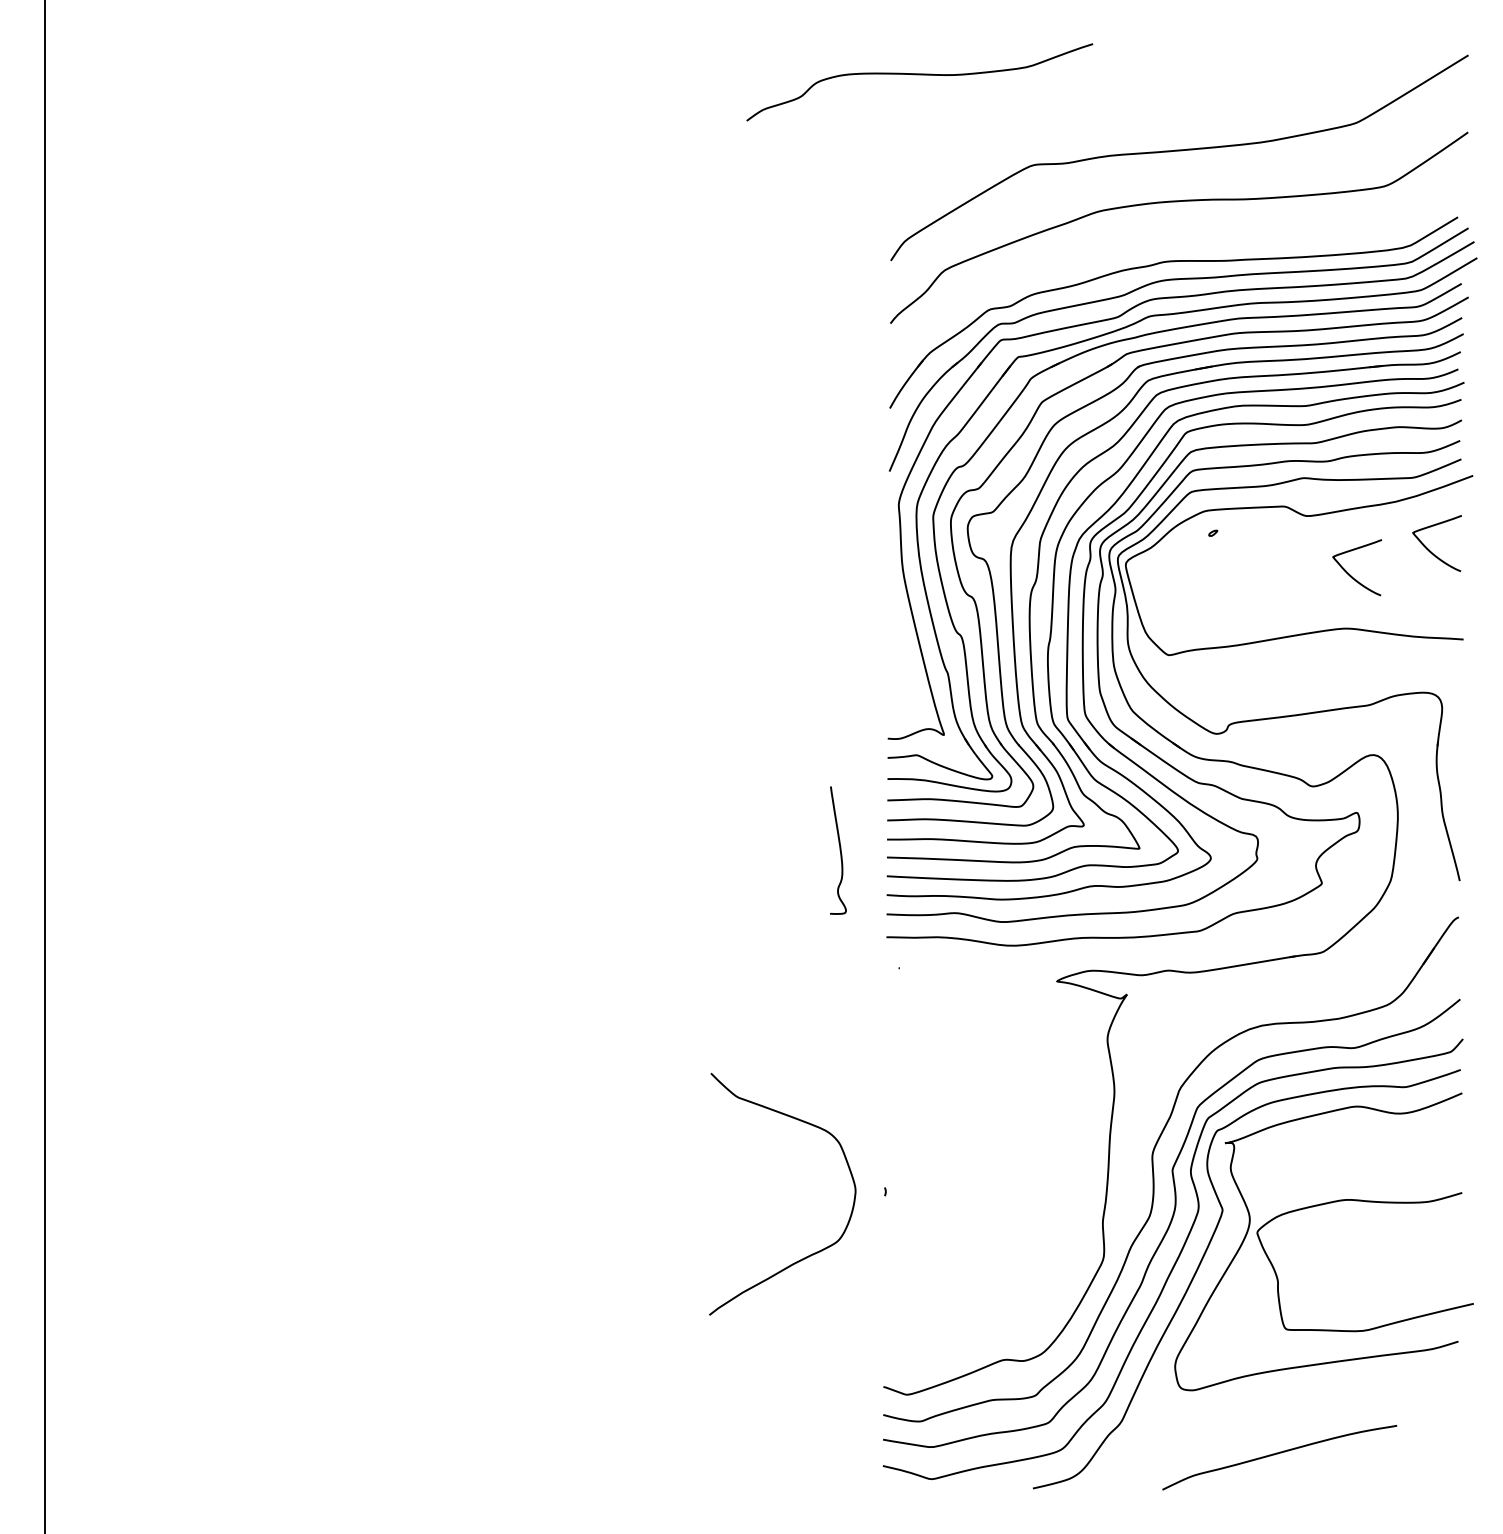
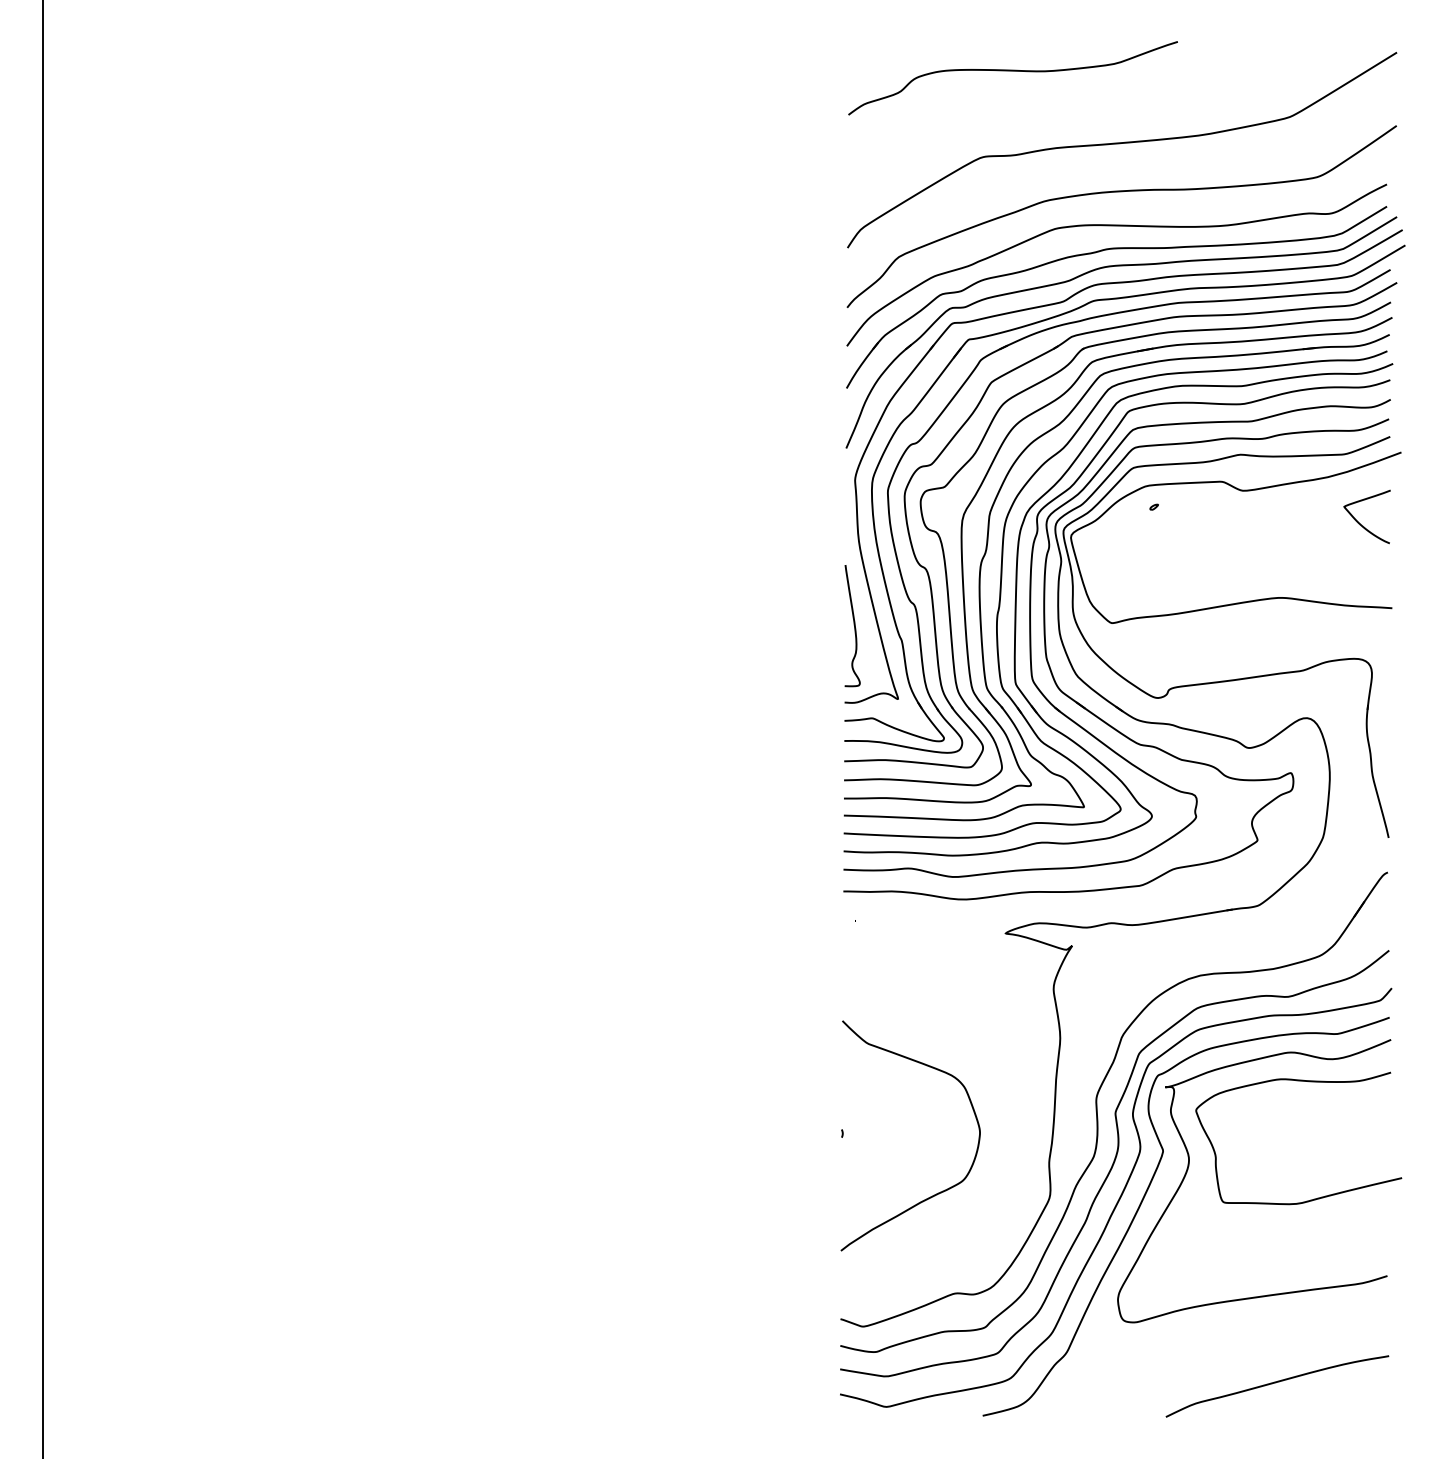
curve: (919, 75) -> (1012, 71), moved
curve: (1173, 238) -> (1116, 226), added
curve: (1349, 573) -> (1283, 545), removed
curve: (839, 850) -> (853, 625), moved
curve: (1375, 1203) -> (1308, 1082), moved
curve: (811, 1253) -> (938, 1192), moved
curve: (1277, 1454) -> (1275, 1383), moved

